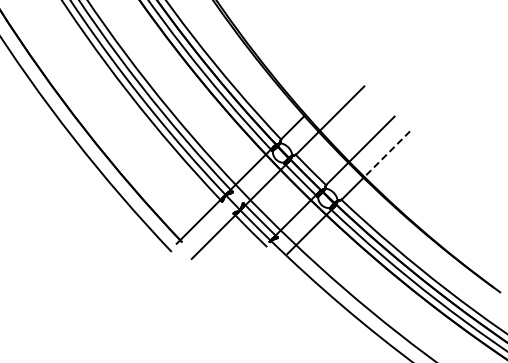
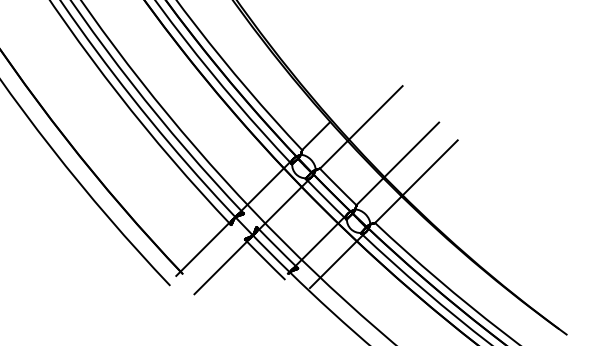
line: (386, 154) -> (429, 168), dashed -> solid

